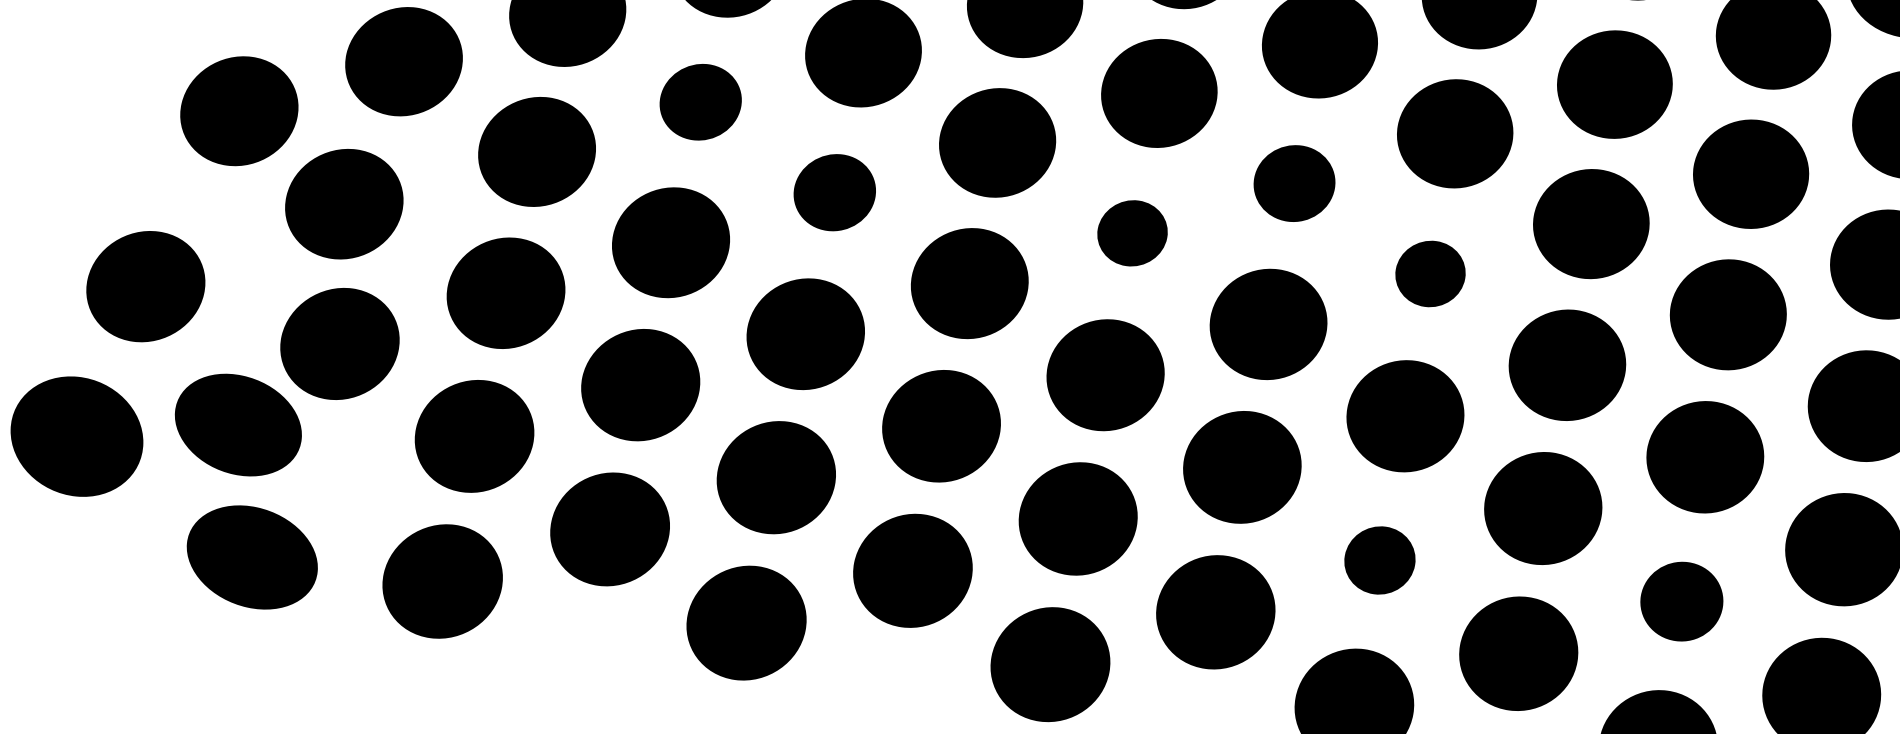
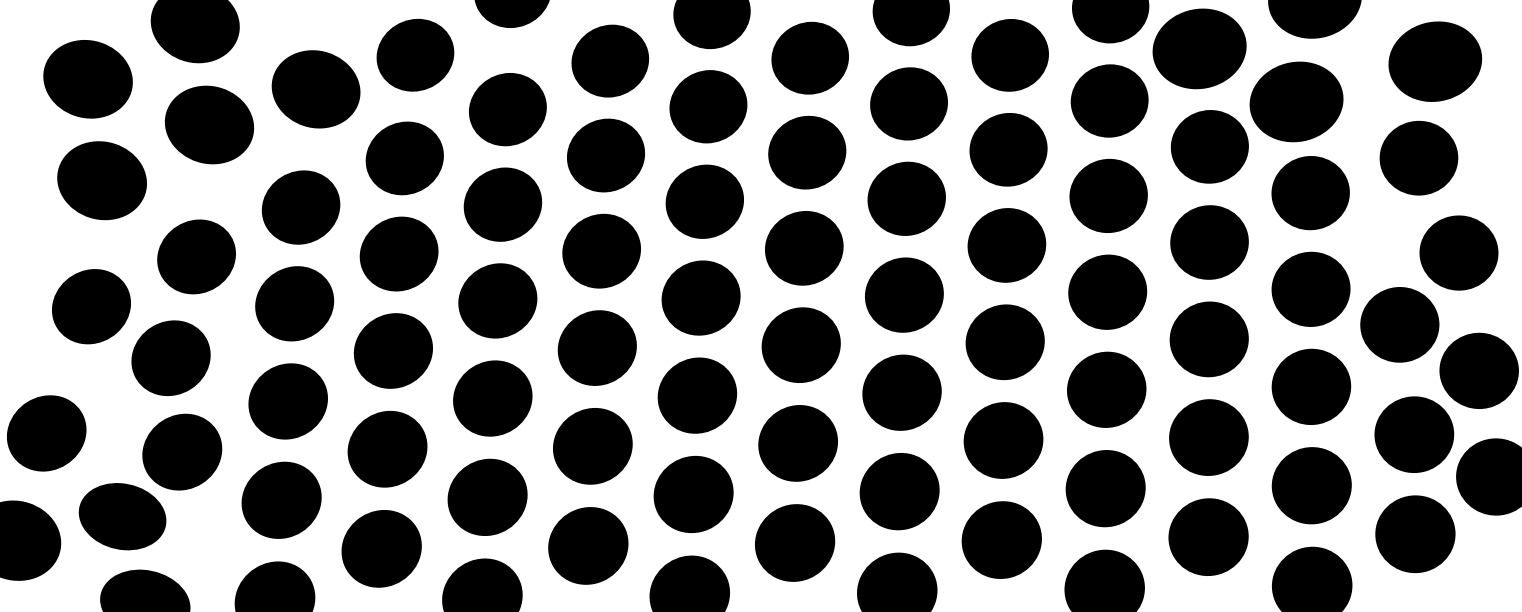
part: (700, 101) -> (398, 253), size x1.43
part: (1294, 183) -> (804, 248), size x1.43
part: (834, 191) -> (497, 300), size x1.43
part: (1131, 232) -> (700, 297), size x1.67
part: (1430, 273) -> (904, 294), size x1.67
part: (1379, 560) -> (899, 491), size x1.67
part: (1681, 601) -> (1105, 488), size x1.43

